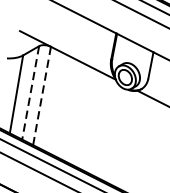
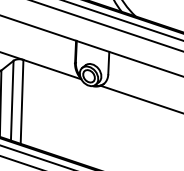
line: (31, 92) -> (12, 100), dashed -> solid
line: (42, 95) -> (22, 101), dashed -> solid

